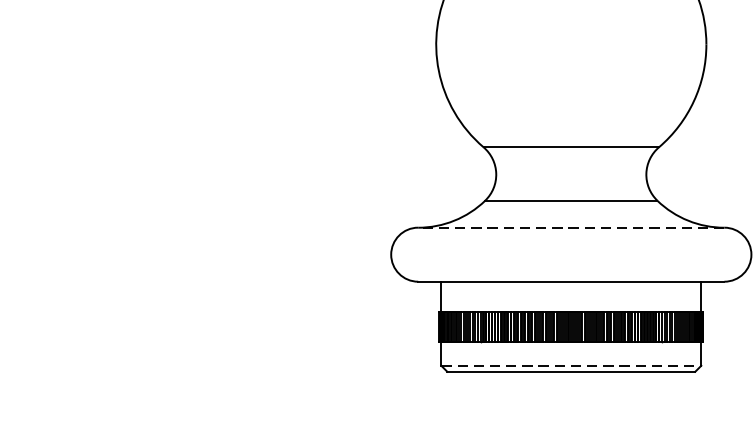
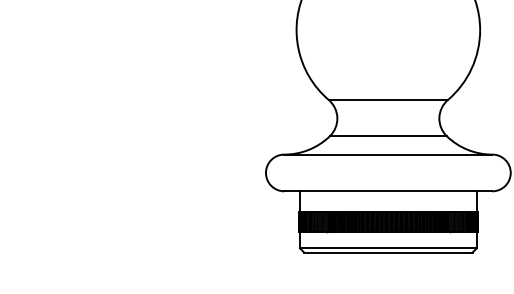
line: (570, 227) -> (387, 154), dashed -> solid
line: (571, 365) -> (388, 248), dashed -> solid

